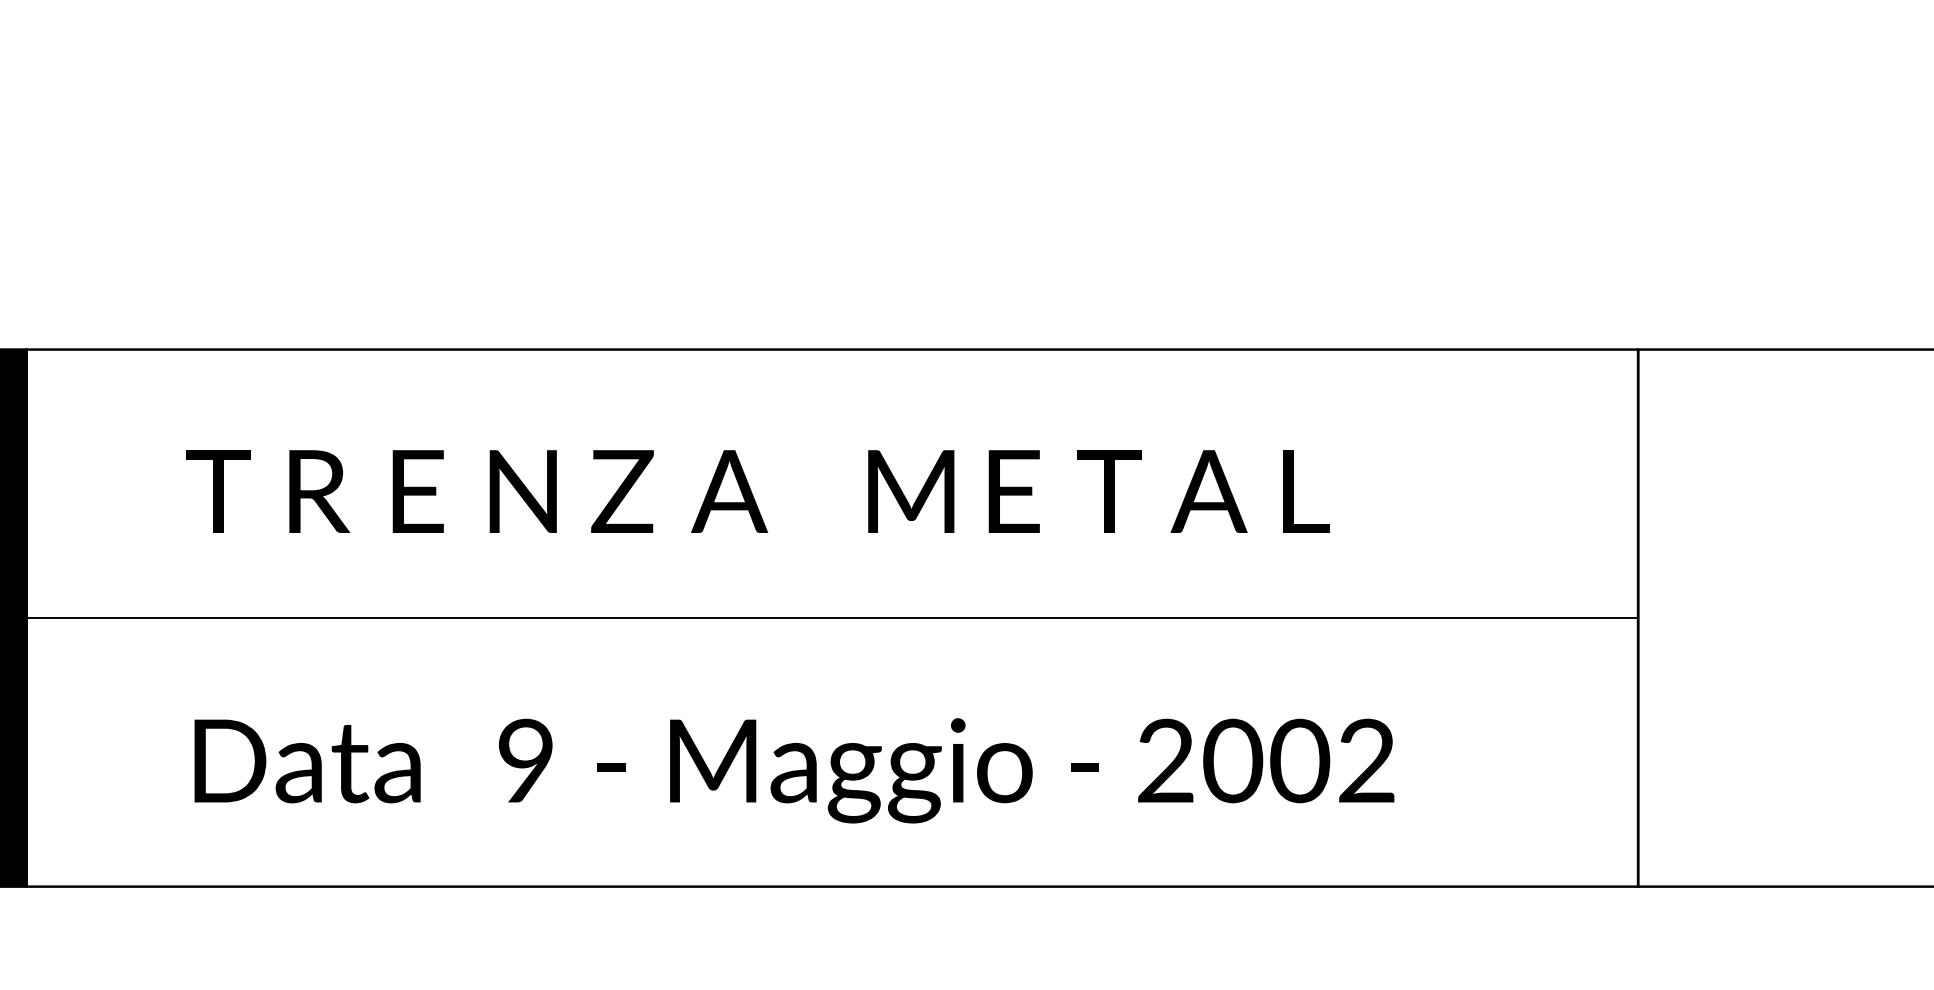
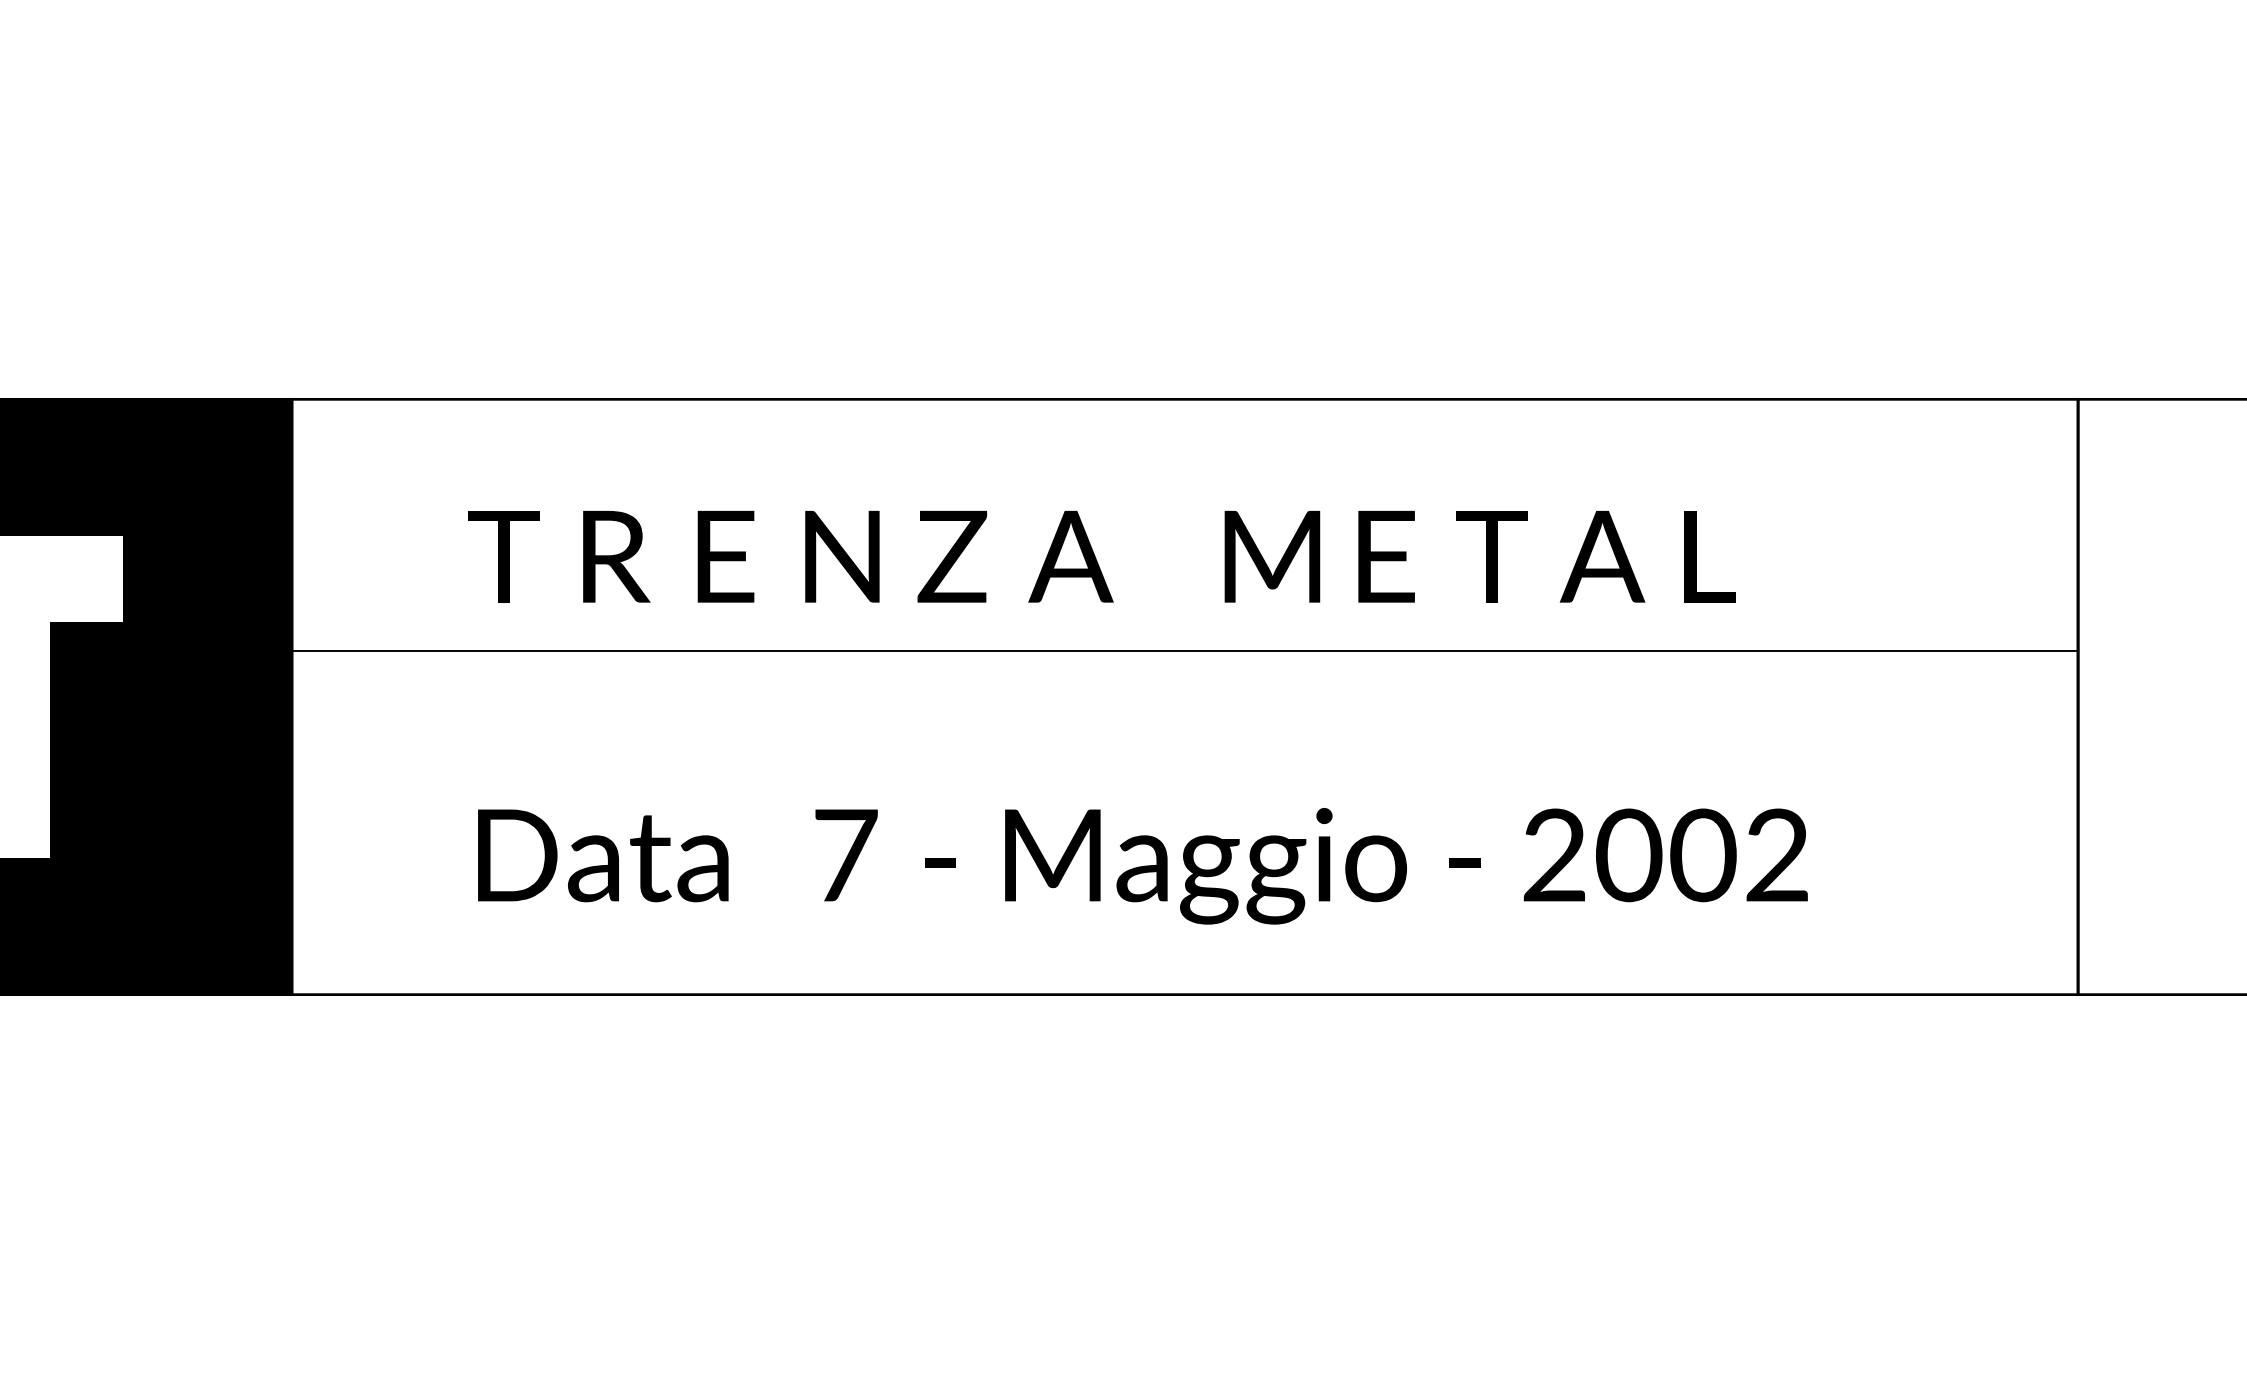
line: (831, 618) -> (1184, 651), moved
text: (527, 760) -> (846, 854), 9 -> 7

